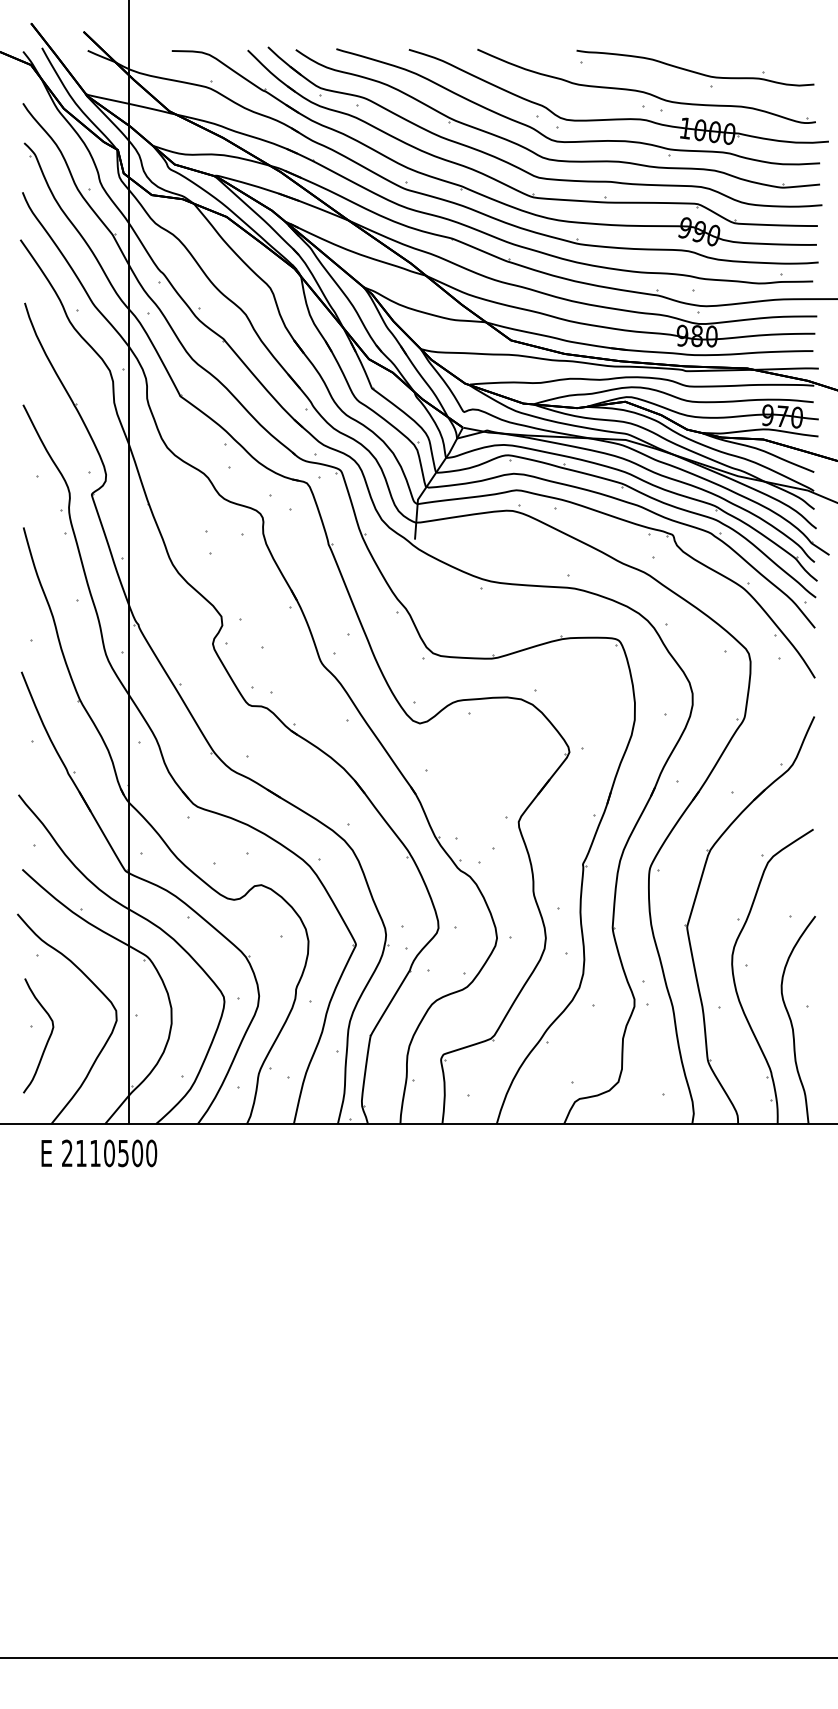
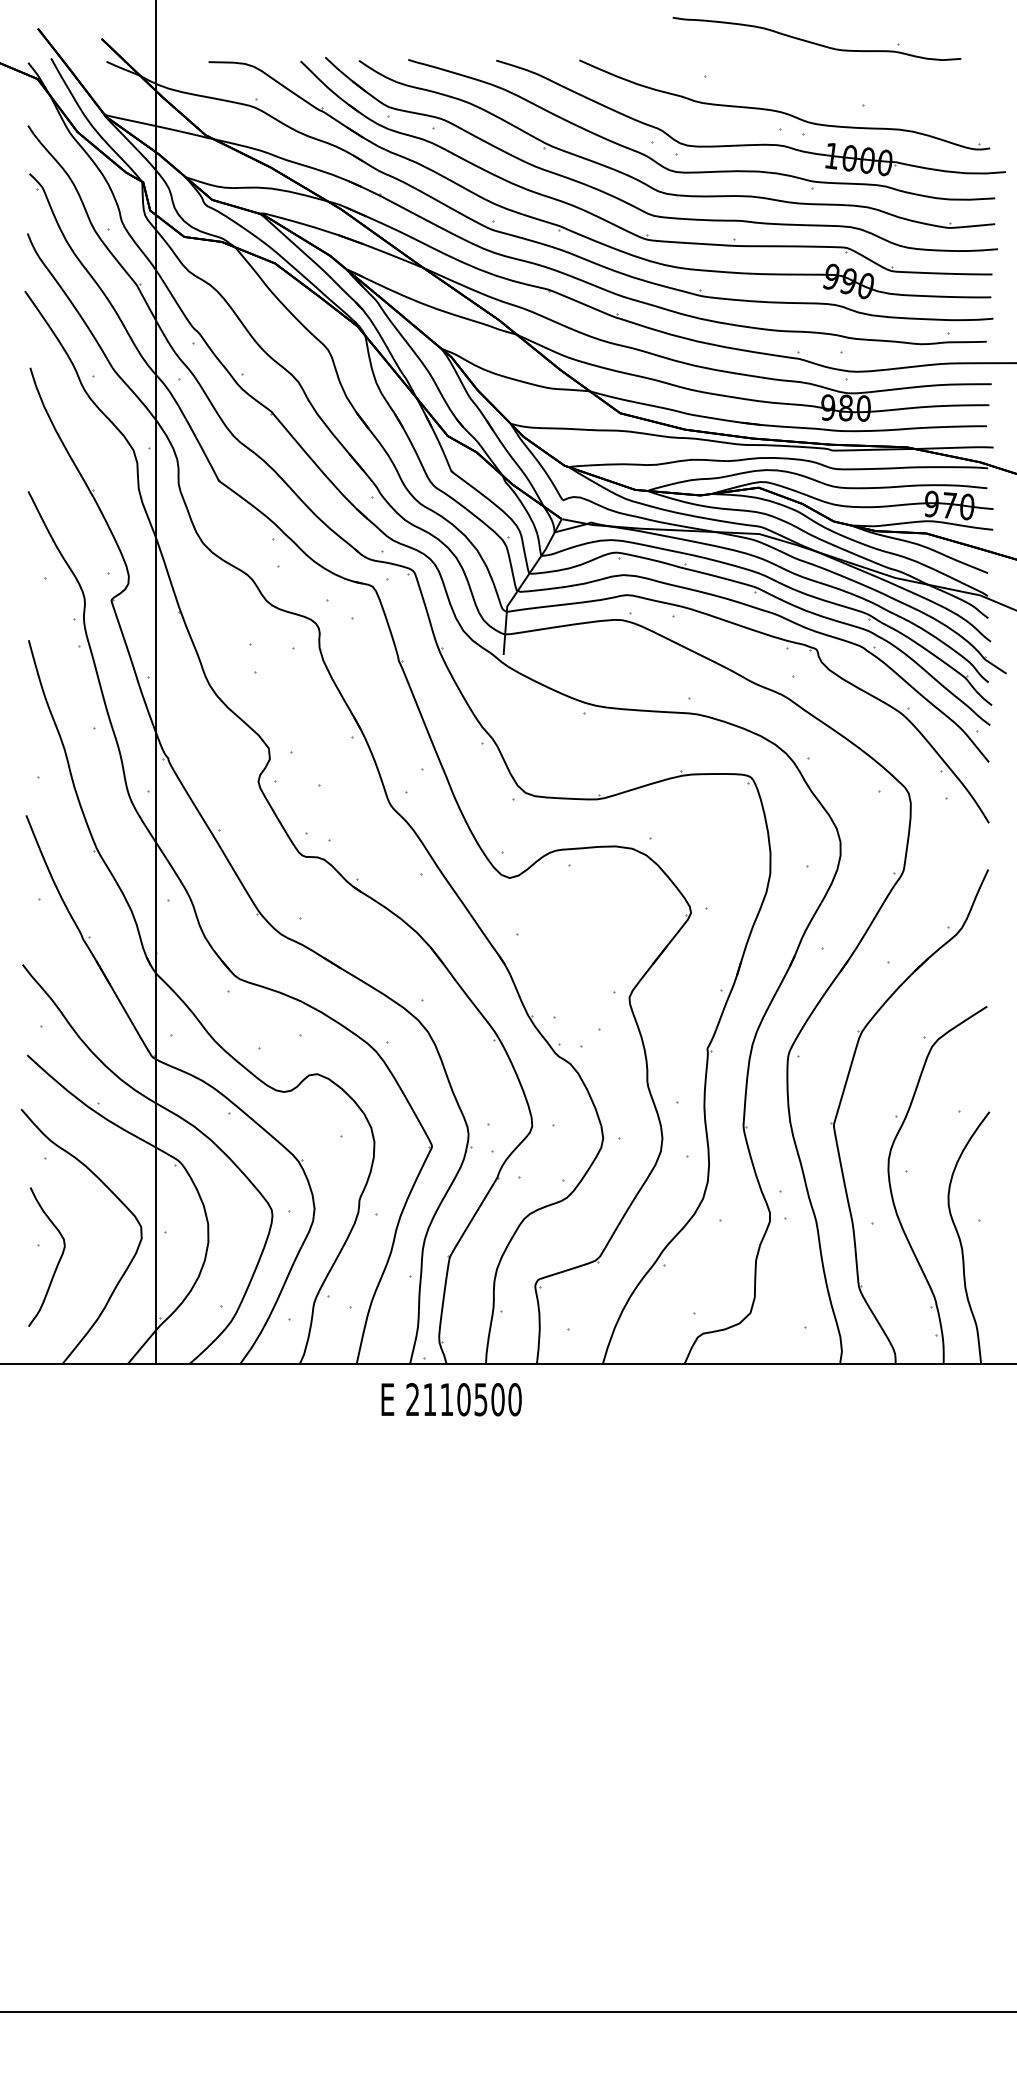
part: (695, 67) -> (816, 38), moved
text: (99, 1153) -> (451, 1399), moved

